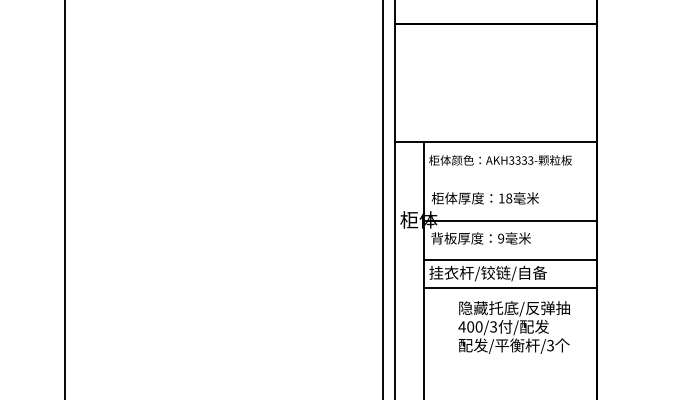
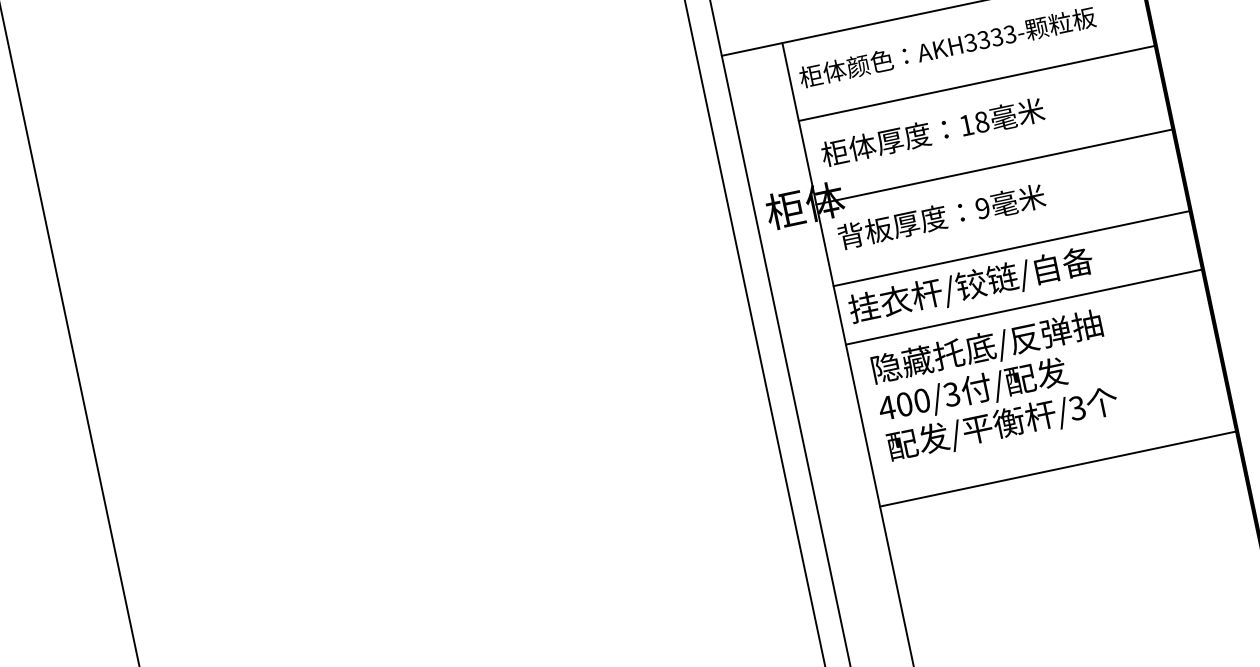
line: (510, 180) -> (976, 84), added
text: (513, 327) -> (993, 386), moved
line: (510, 366) -> (1057, 468), added

